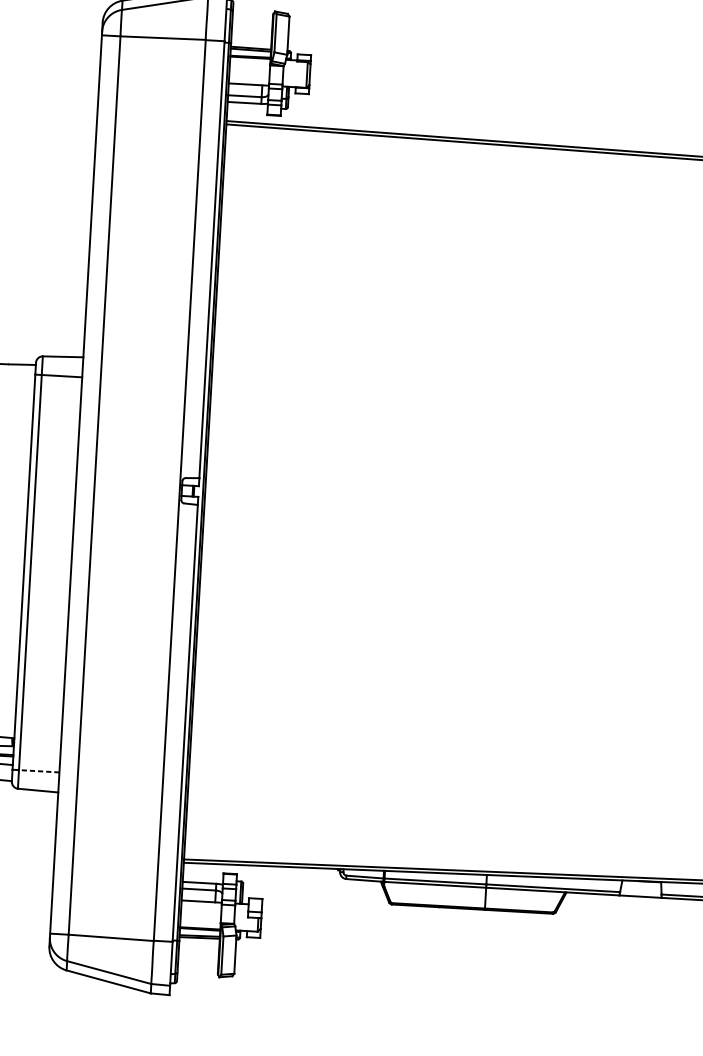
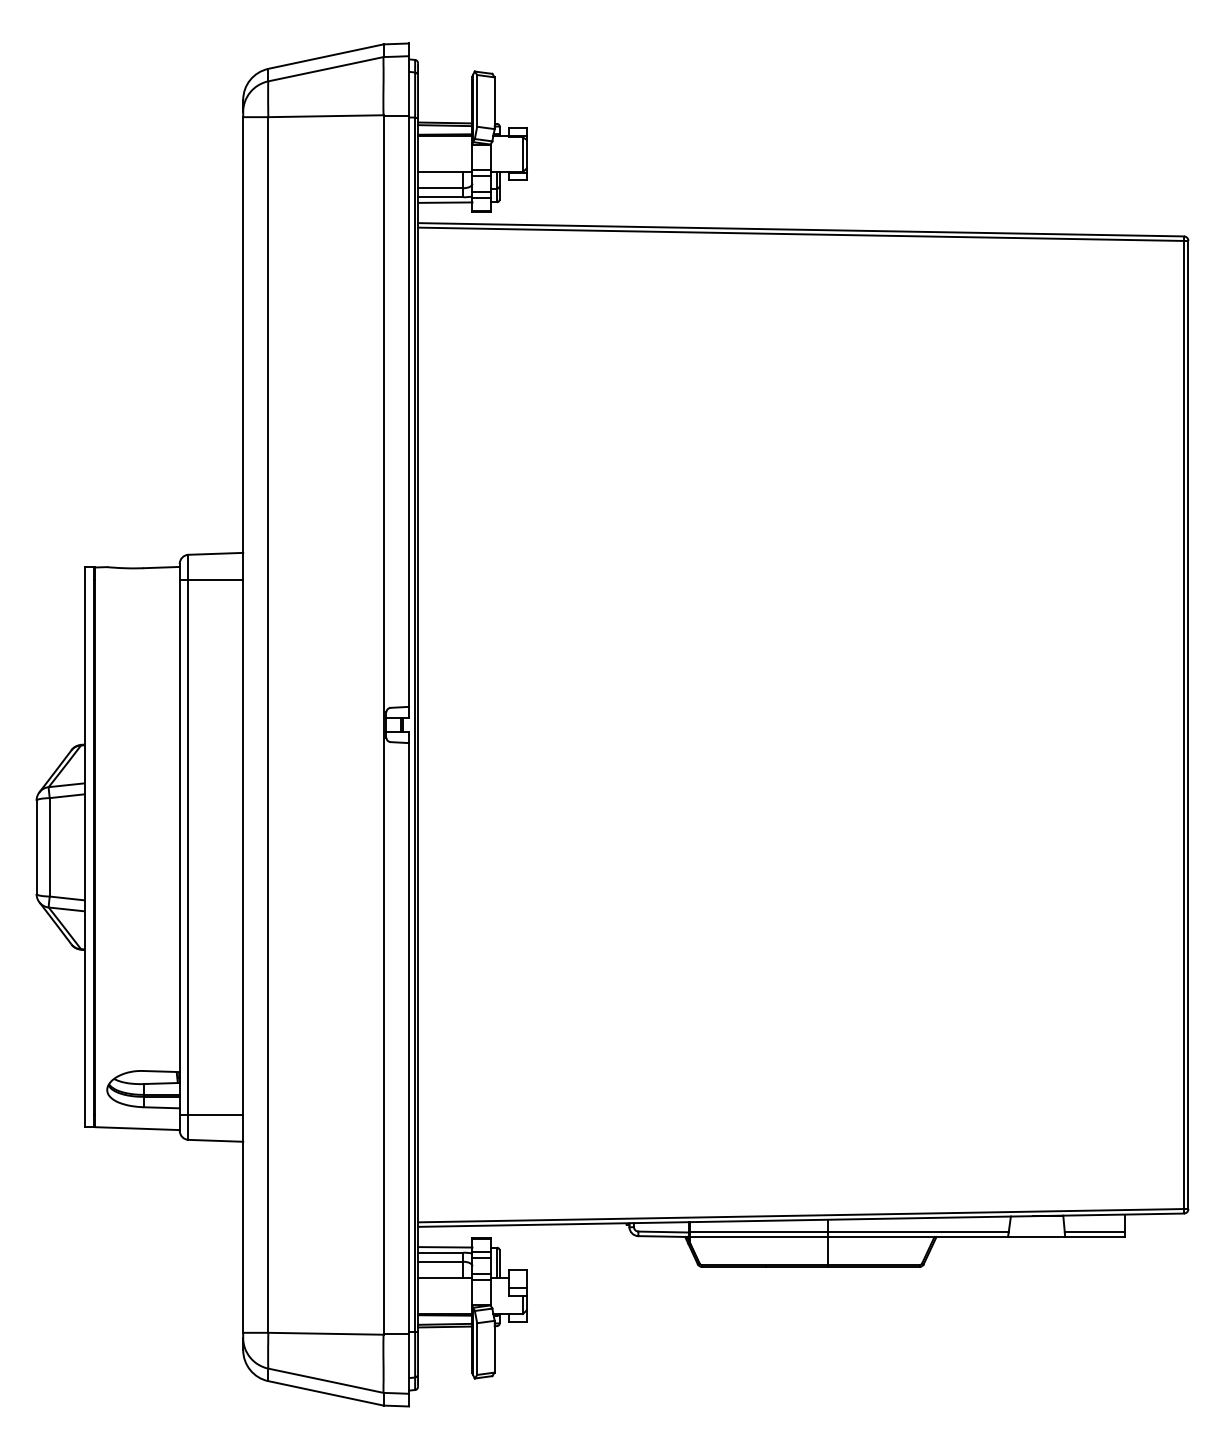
line: (247, 106) -> (445, 202), added
line: (38, 771) -> (215, 1114), dashed -> solid
line: (203, 879) -> (445, 1247), added

